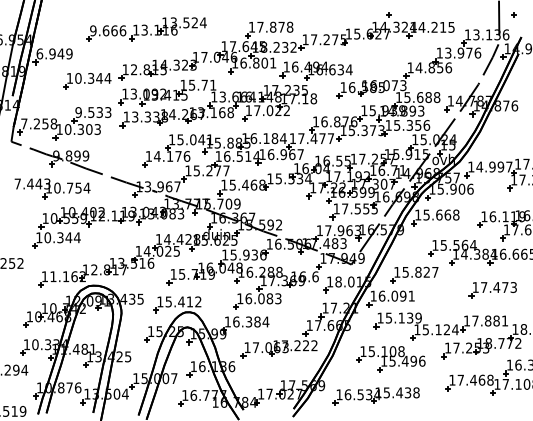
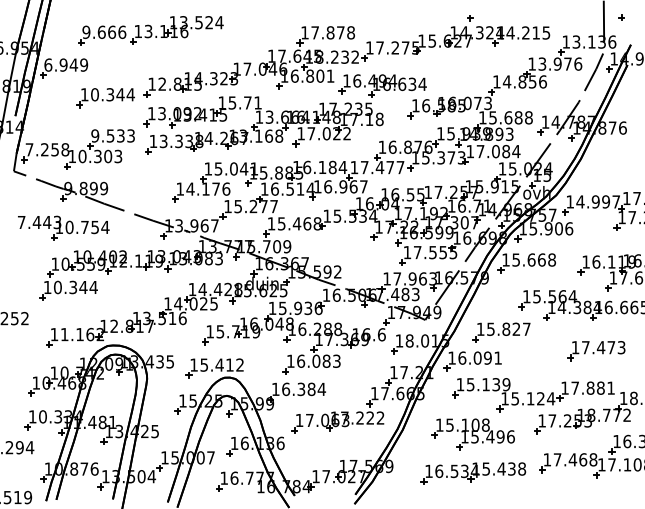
part: (146, 29) -> (150, 30), moved
text: (412, 124) -> (499, 150), 15.356 -> 17.084
part: (375, 396) -> (472, 473), moved

